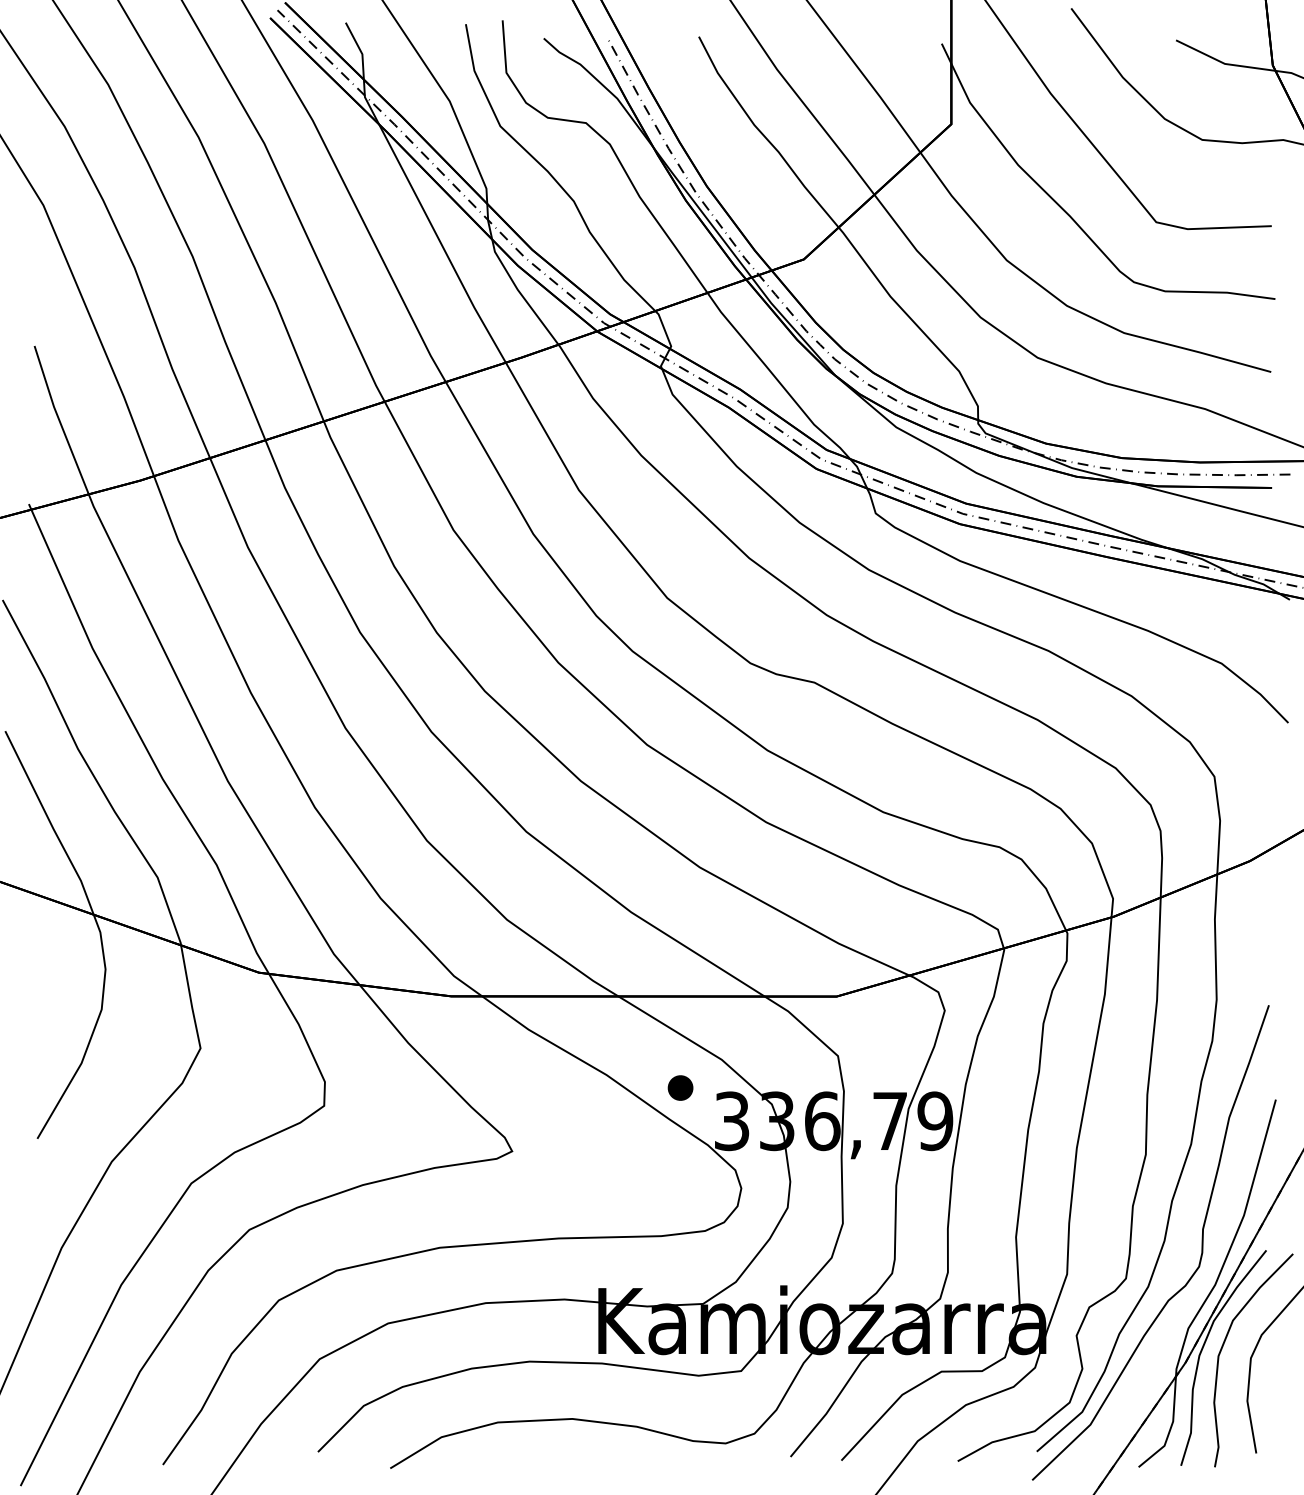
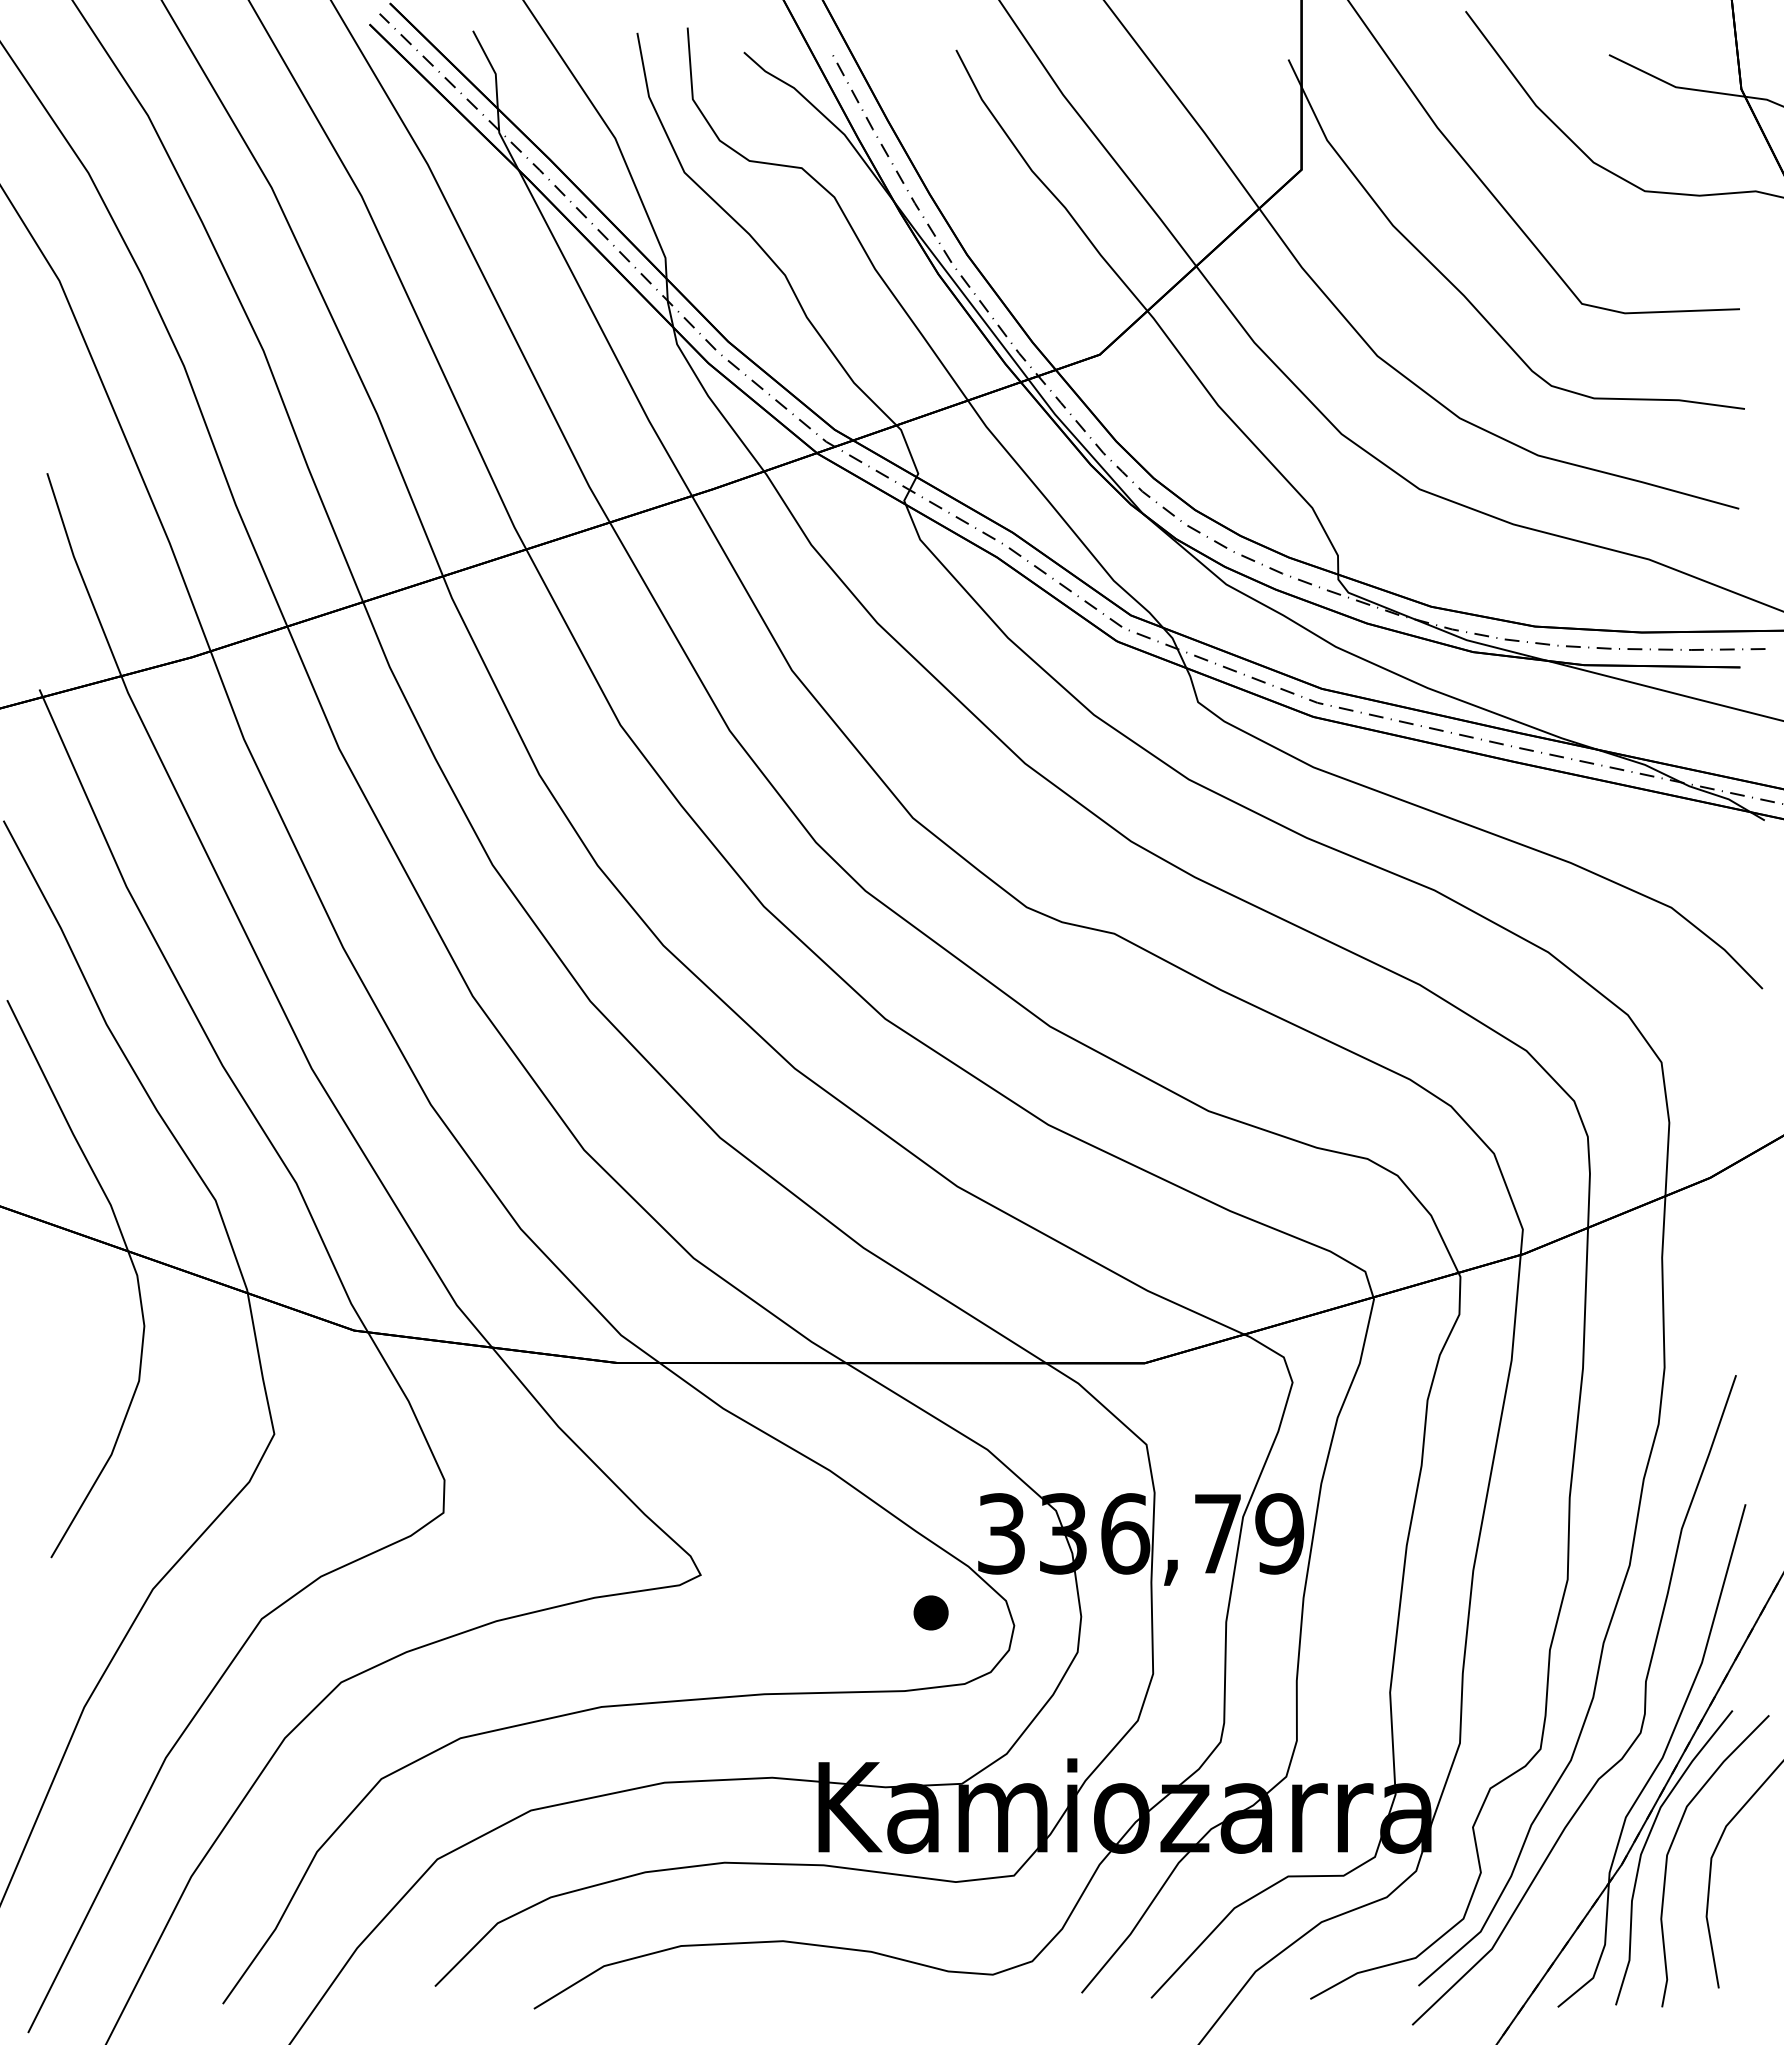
part: (680, 1087) -> (930, 1612), moved

